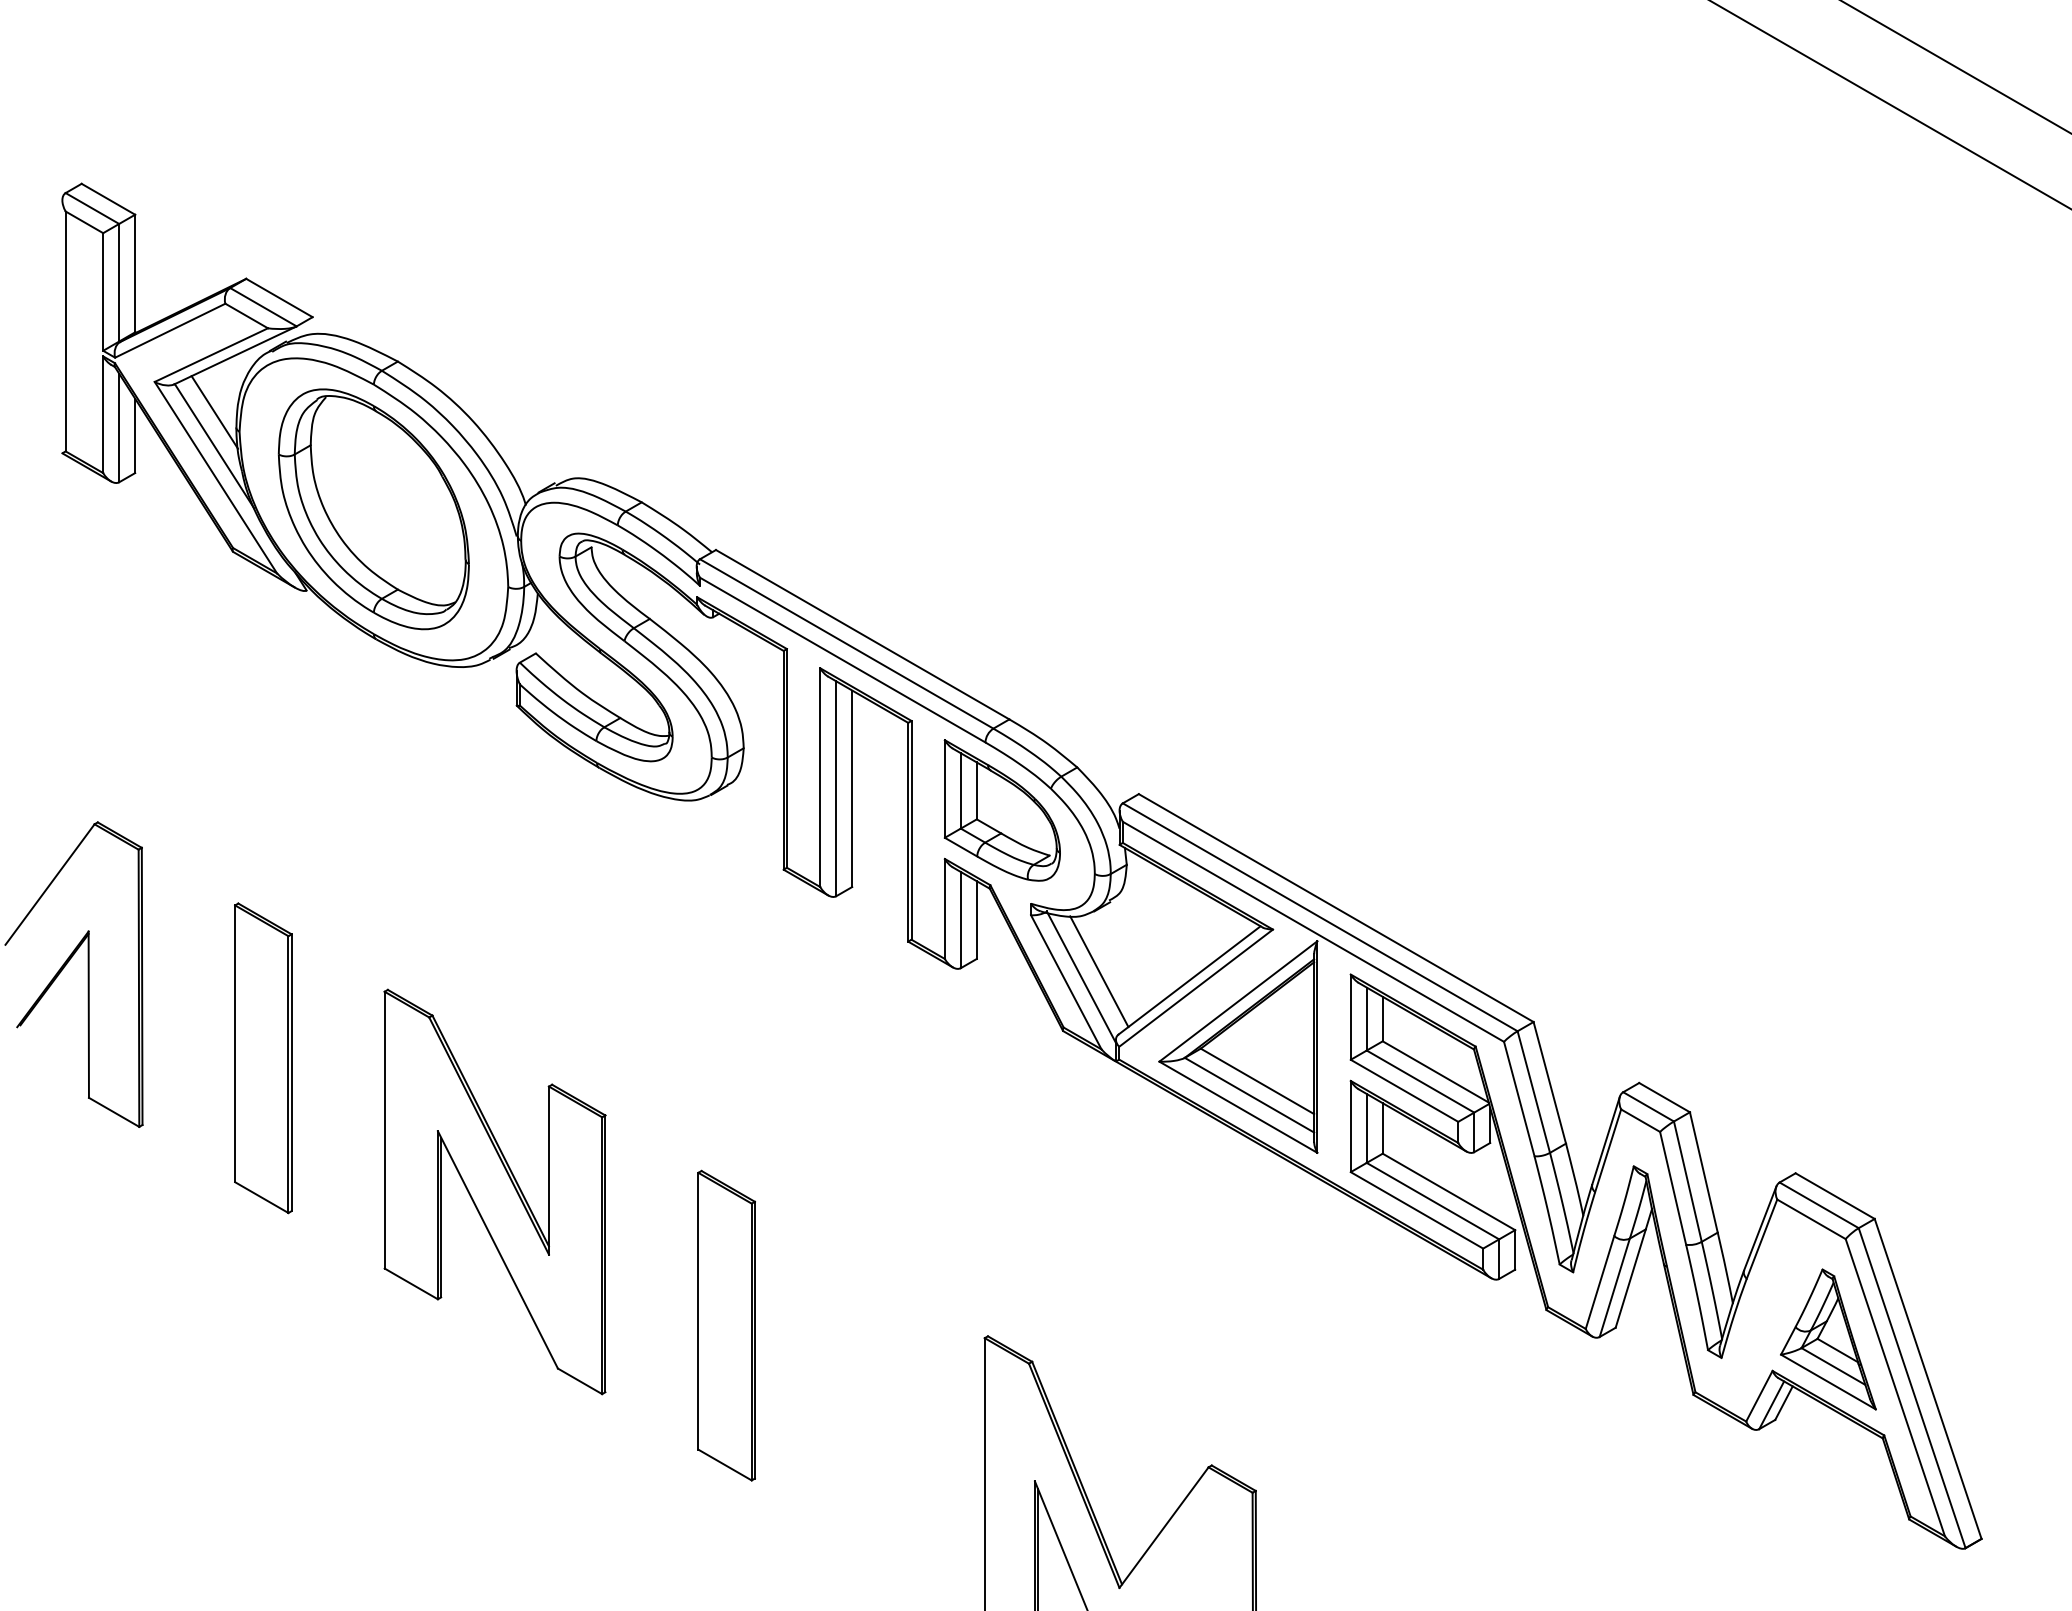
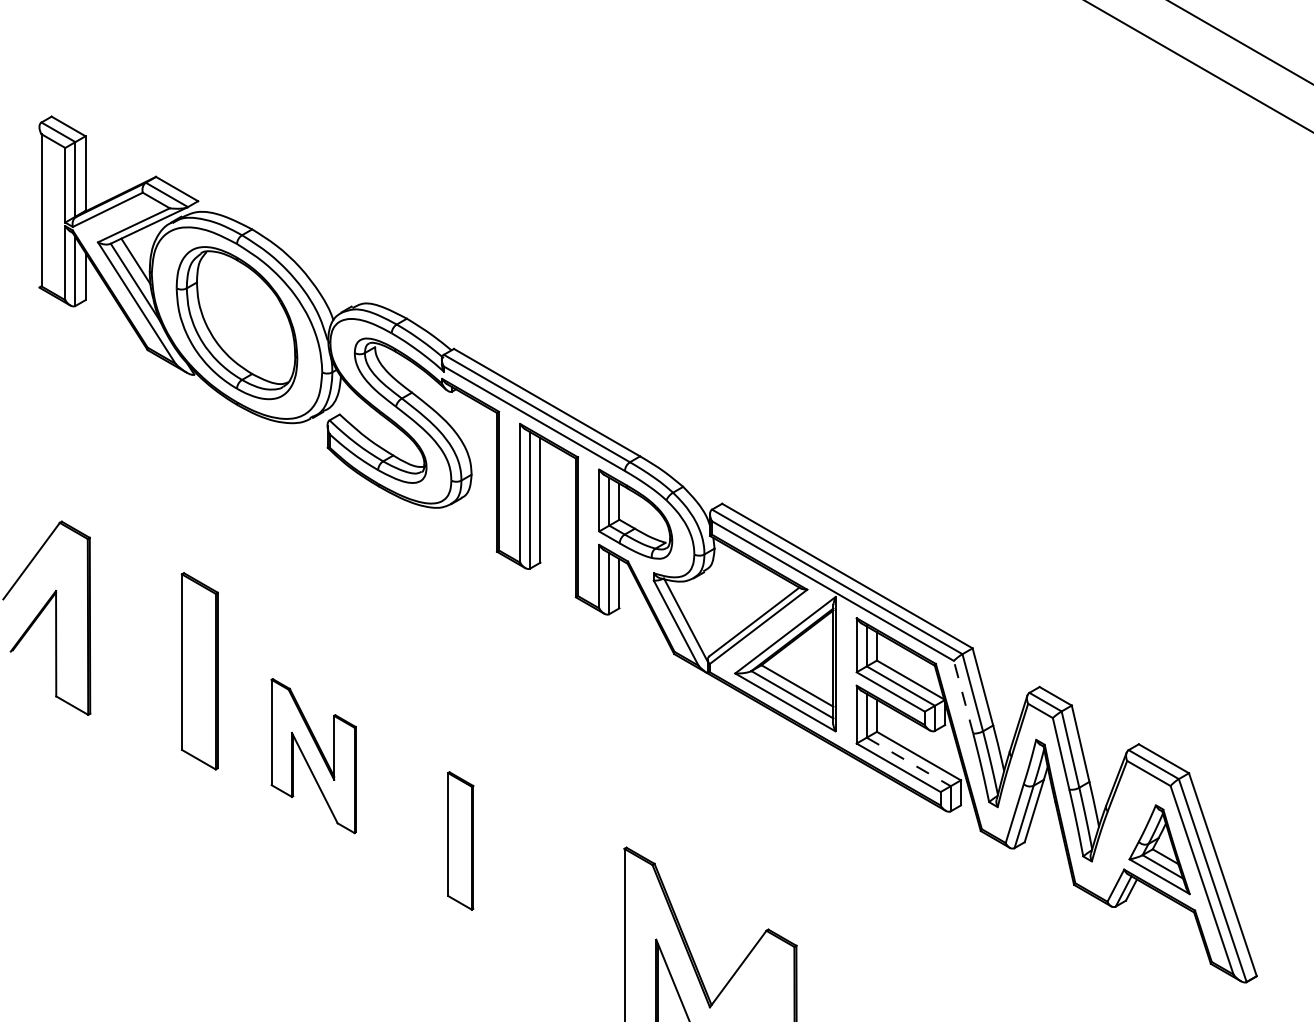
line: (1098, 971) -> (696, 616), removed
part: (262, 1058) -> (199, 671), moved
line: (1519, 1099) -> (963, 697), solid -> dashed
part: (494, 1190) -> (313, 755), size x0.6
line: (1432, 1200) -> (908, 761), solid -> dashed
part: (726, 1324) -> (460, 840), size x0.7

